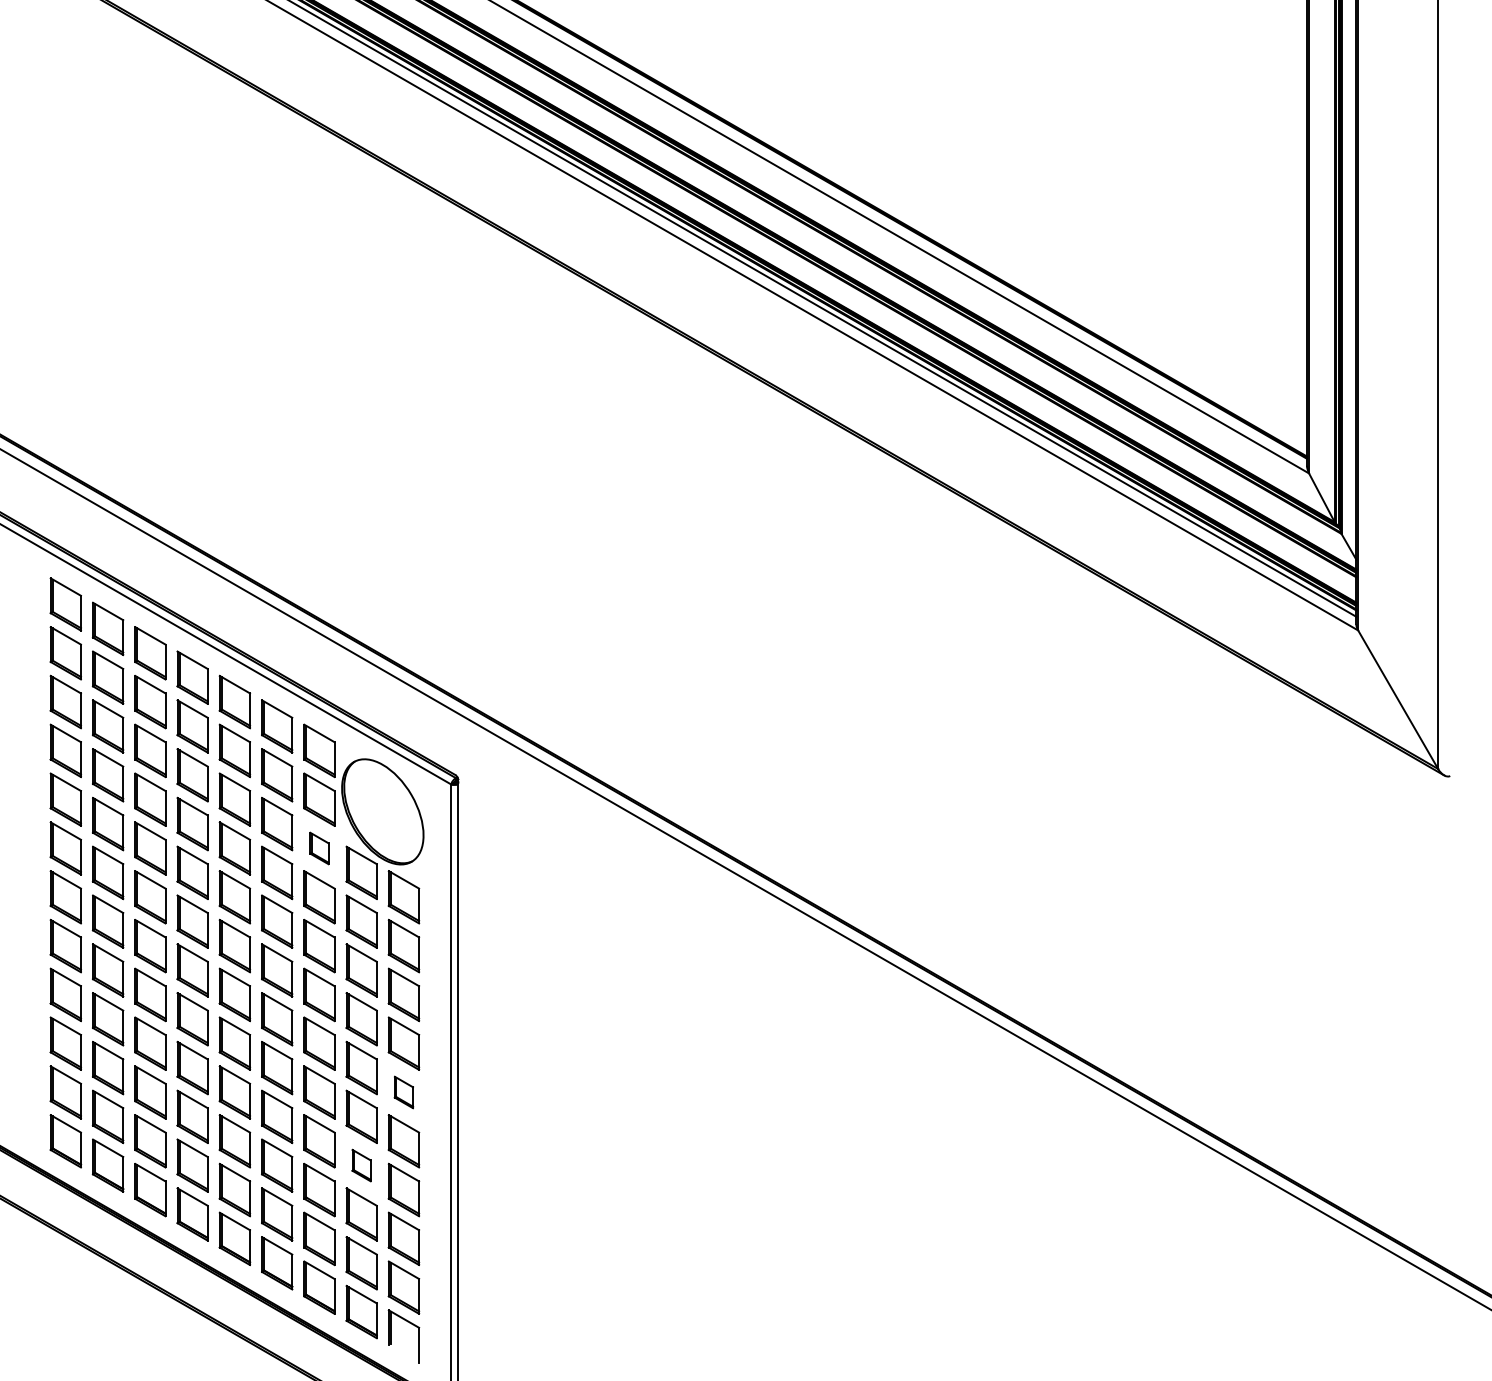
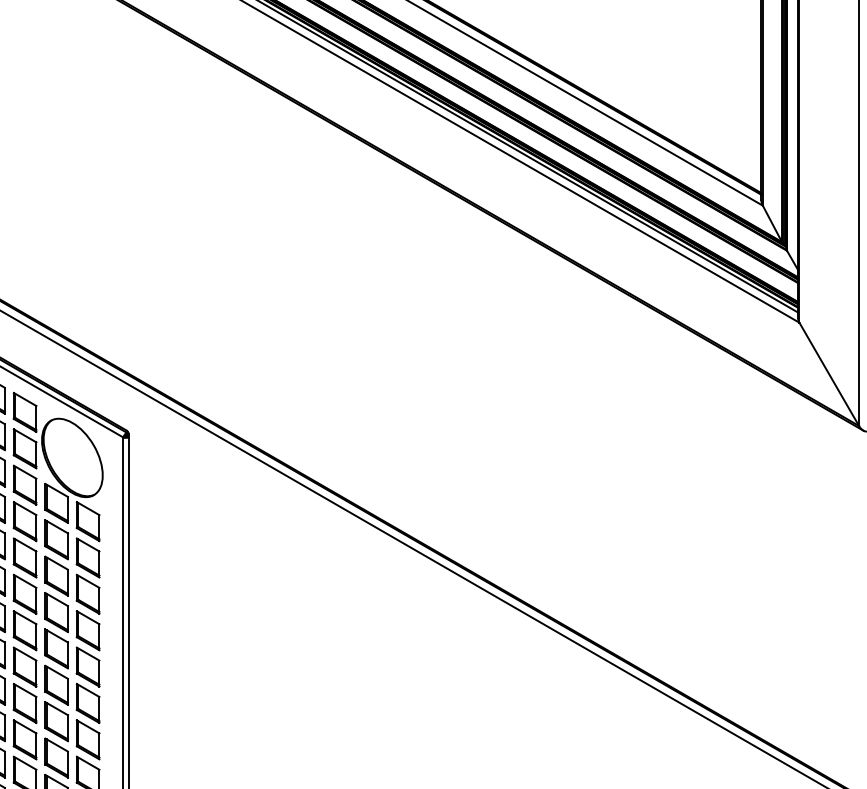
part: (319, 848) -> (25, 485), size x1.67
part: (403, 1092) -> (87, 667), size x1.67
part: (361, 1165) -> (56, 721), size x1.67

